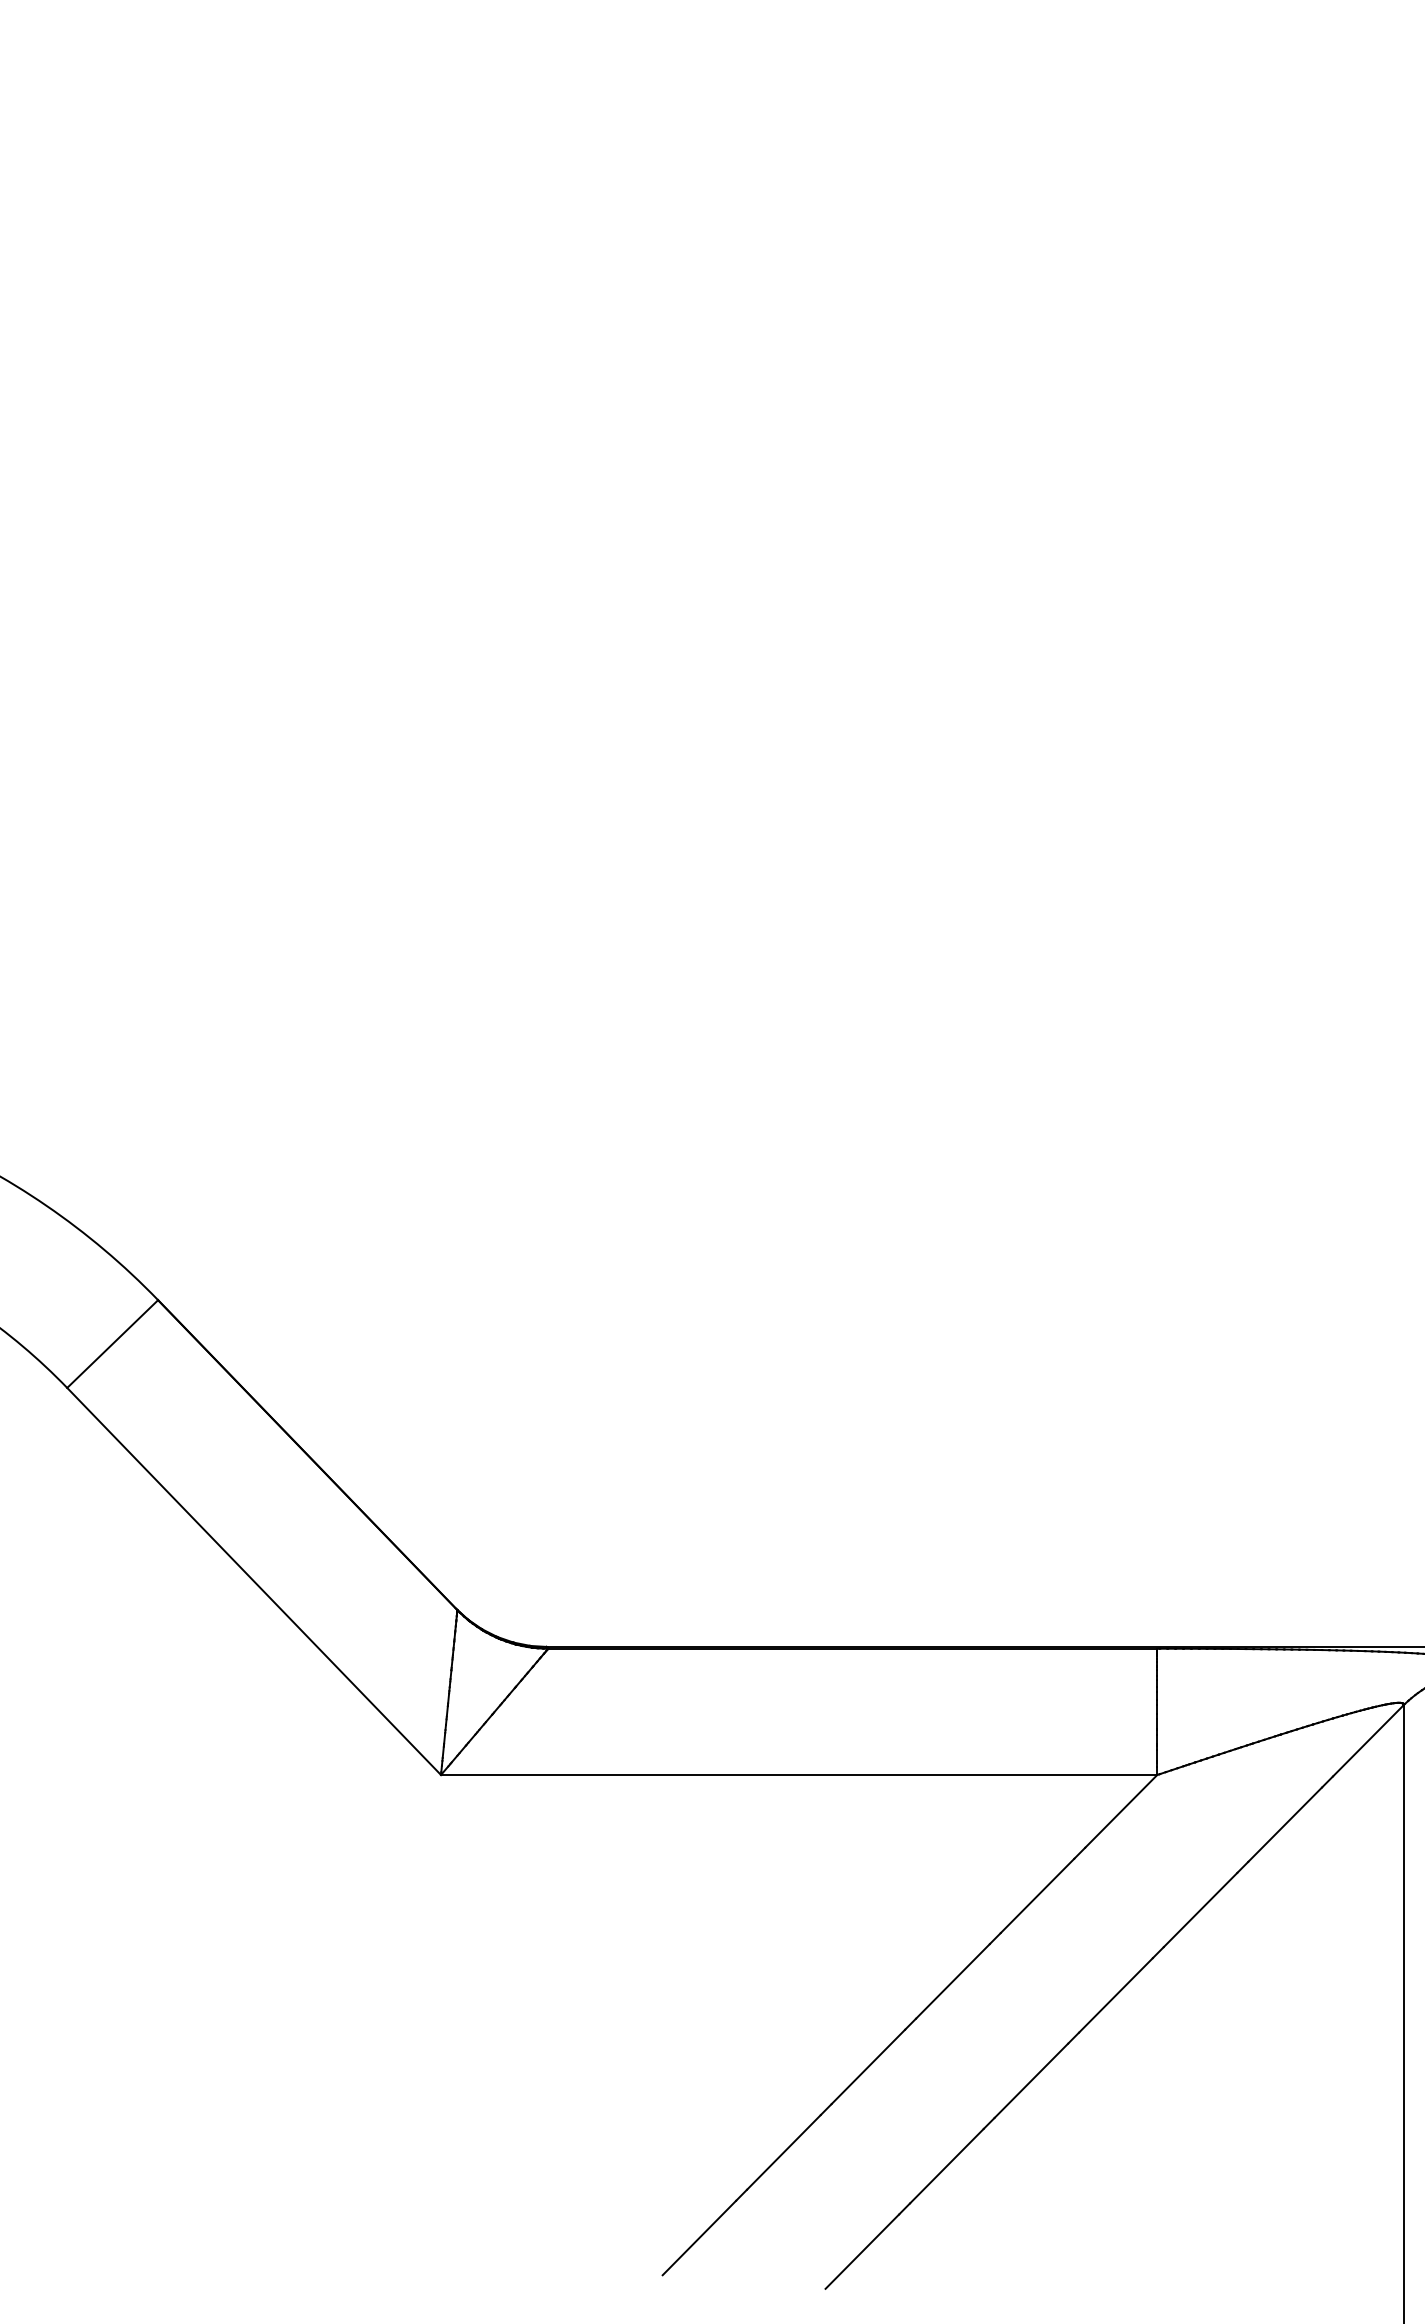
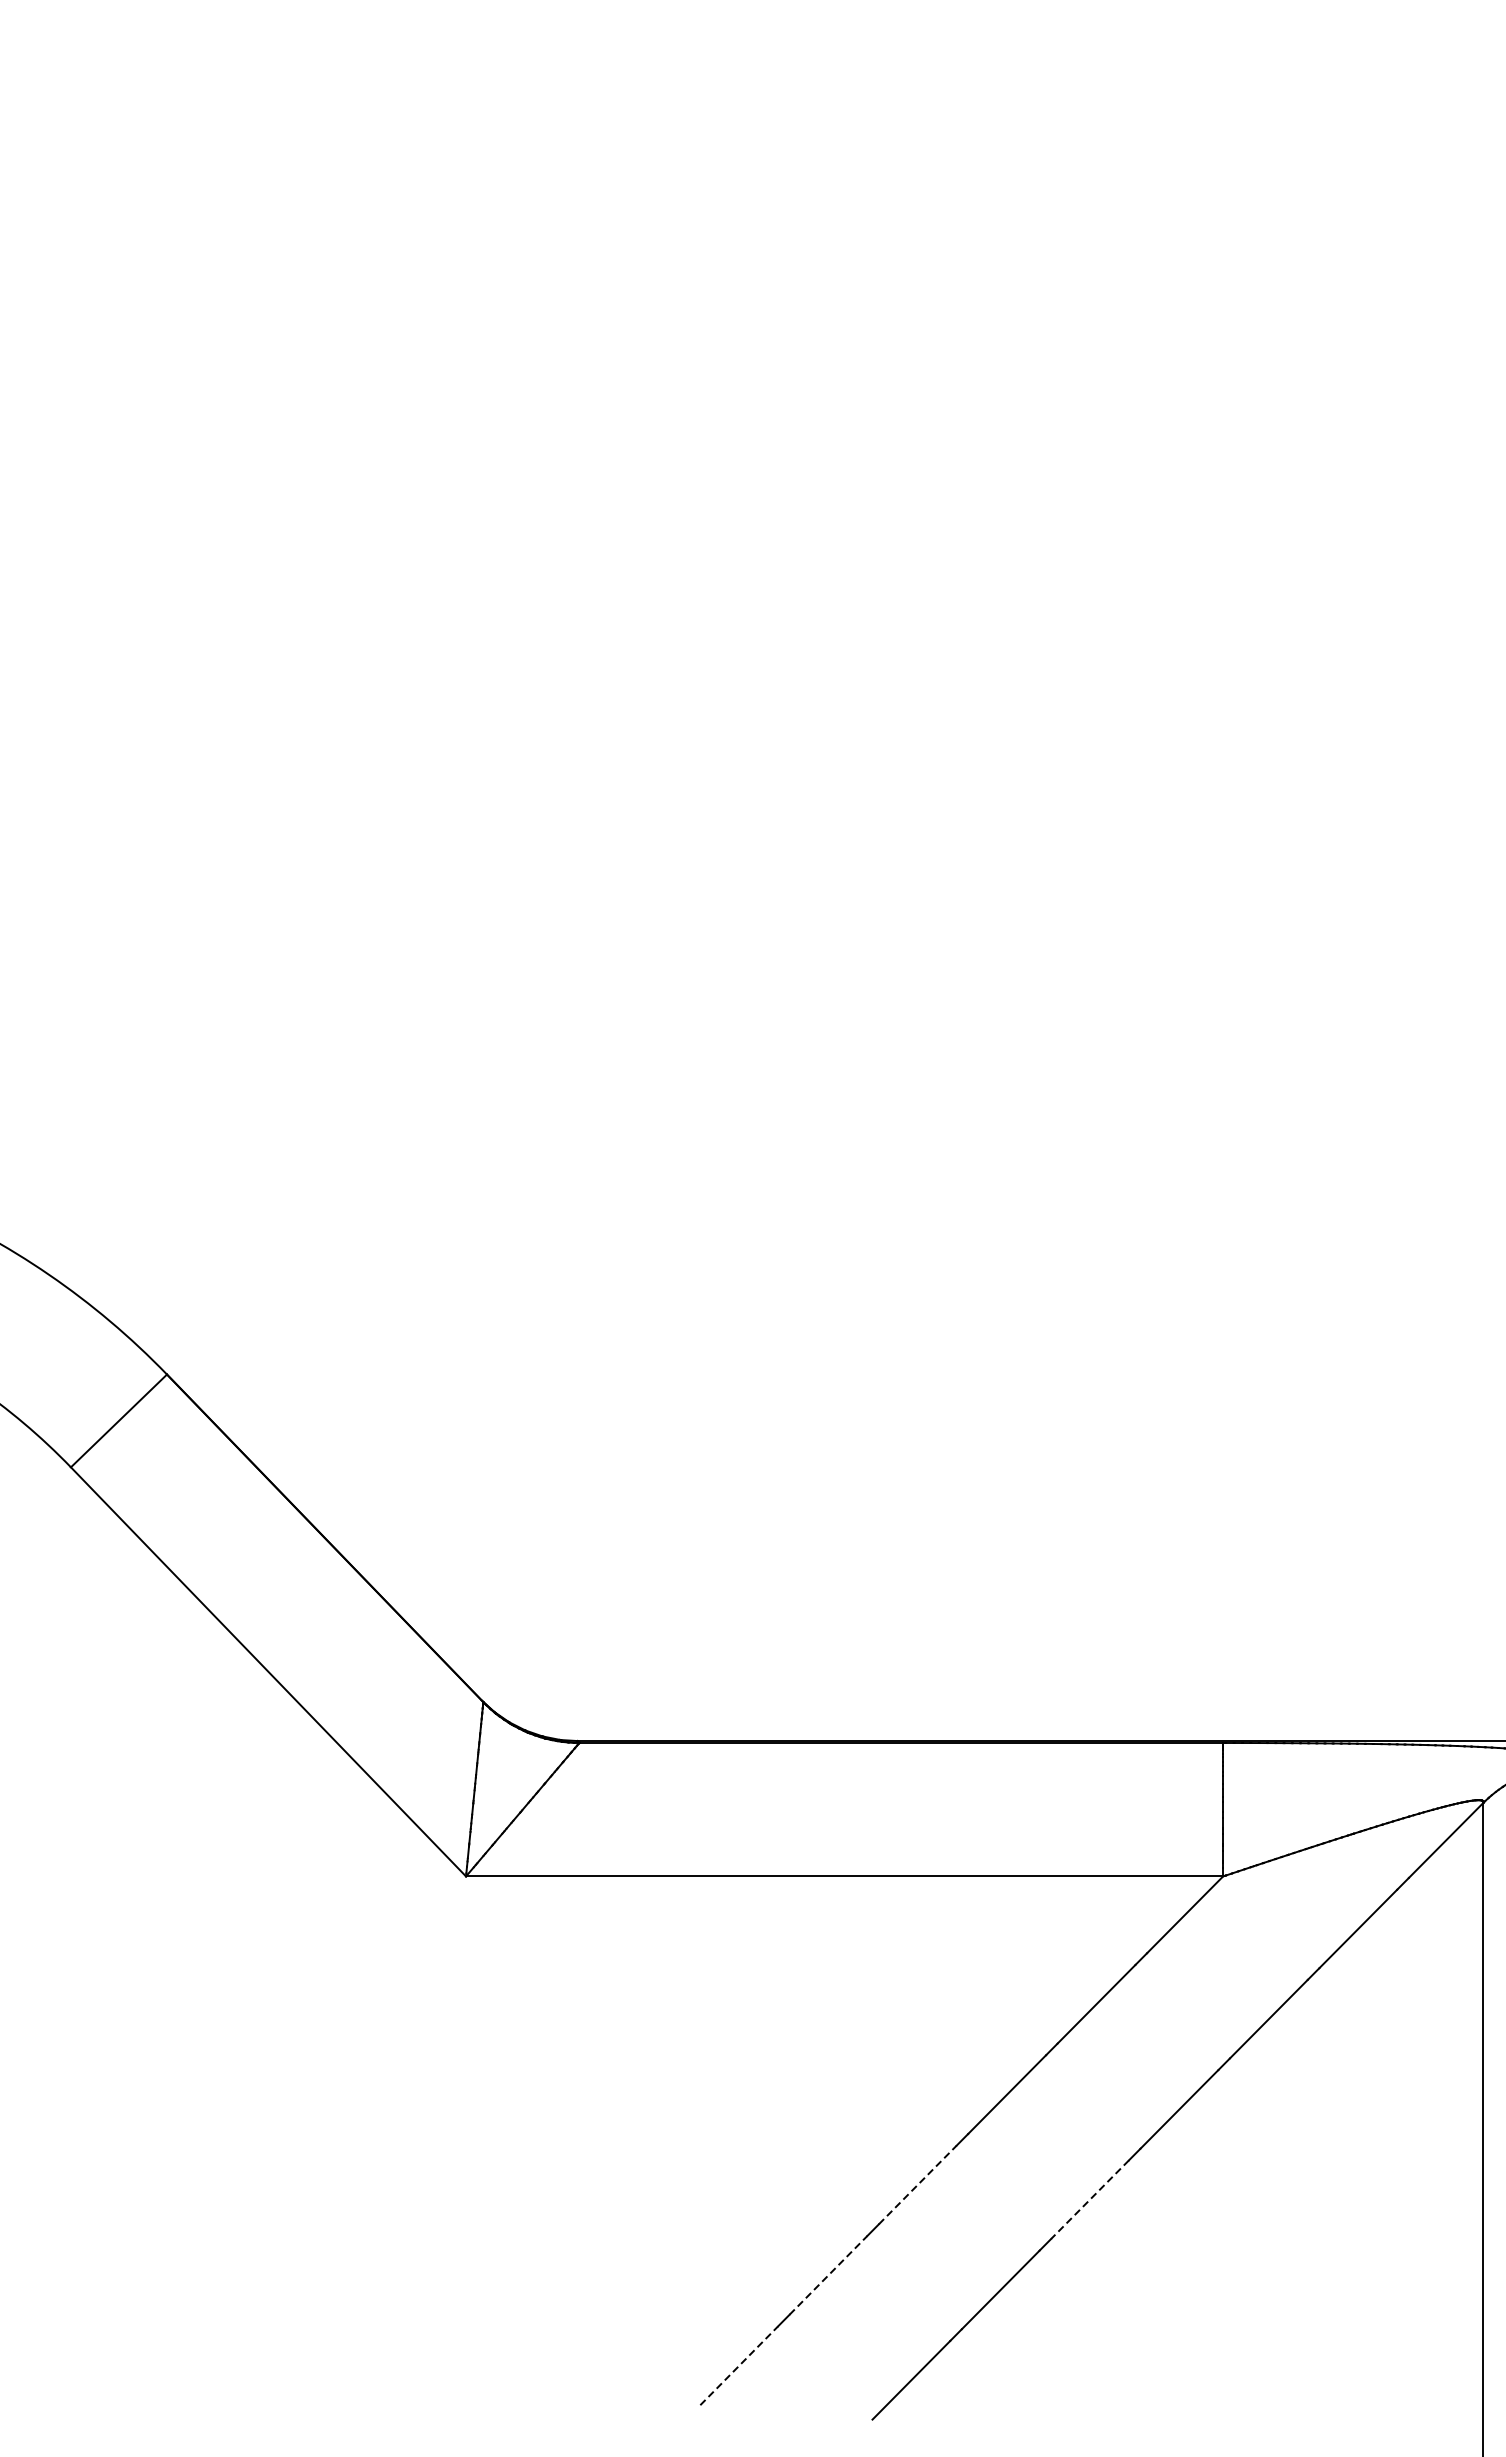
line: (868, 2066) -> (917, 2184), solid -> dashed
line: (1031, 2081) -> (1090, 2200), solid -> dashed
line: (784, 2152) -> (829, 2275), solid -> dashed
line: (699, 2237) -> (739, 2365), solid -> dashed

